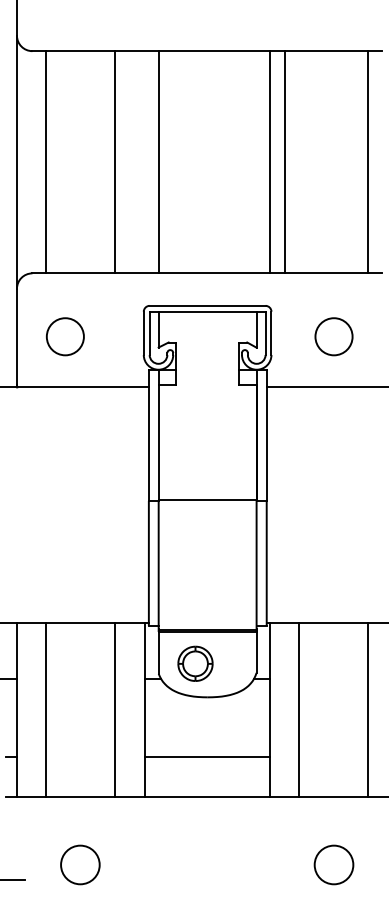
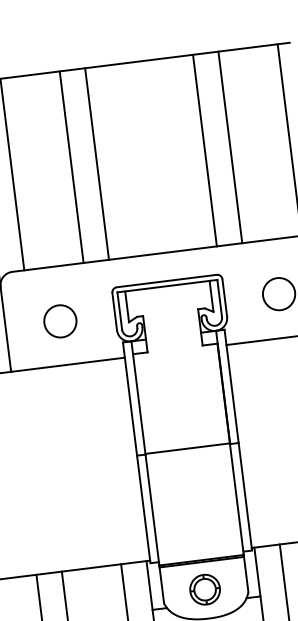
line: (158, 162) -> (96, 164), moved
line: (285, 162) -> (230, 147), moved
circle: (64, 336) -> (59, 321), moved
part: (195, 663) -> (205, 589), moved

